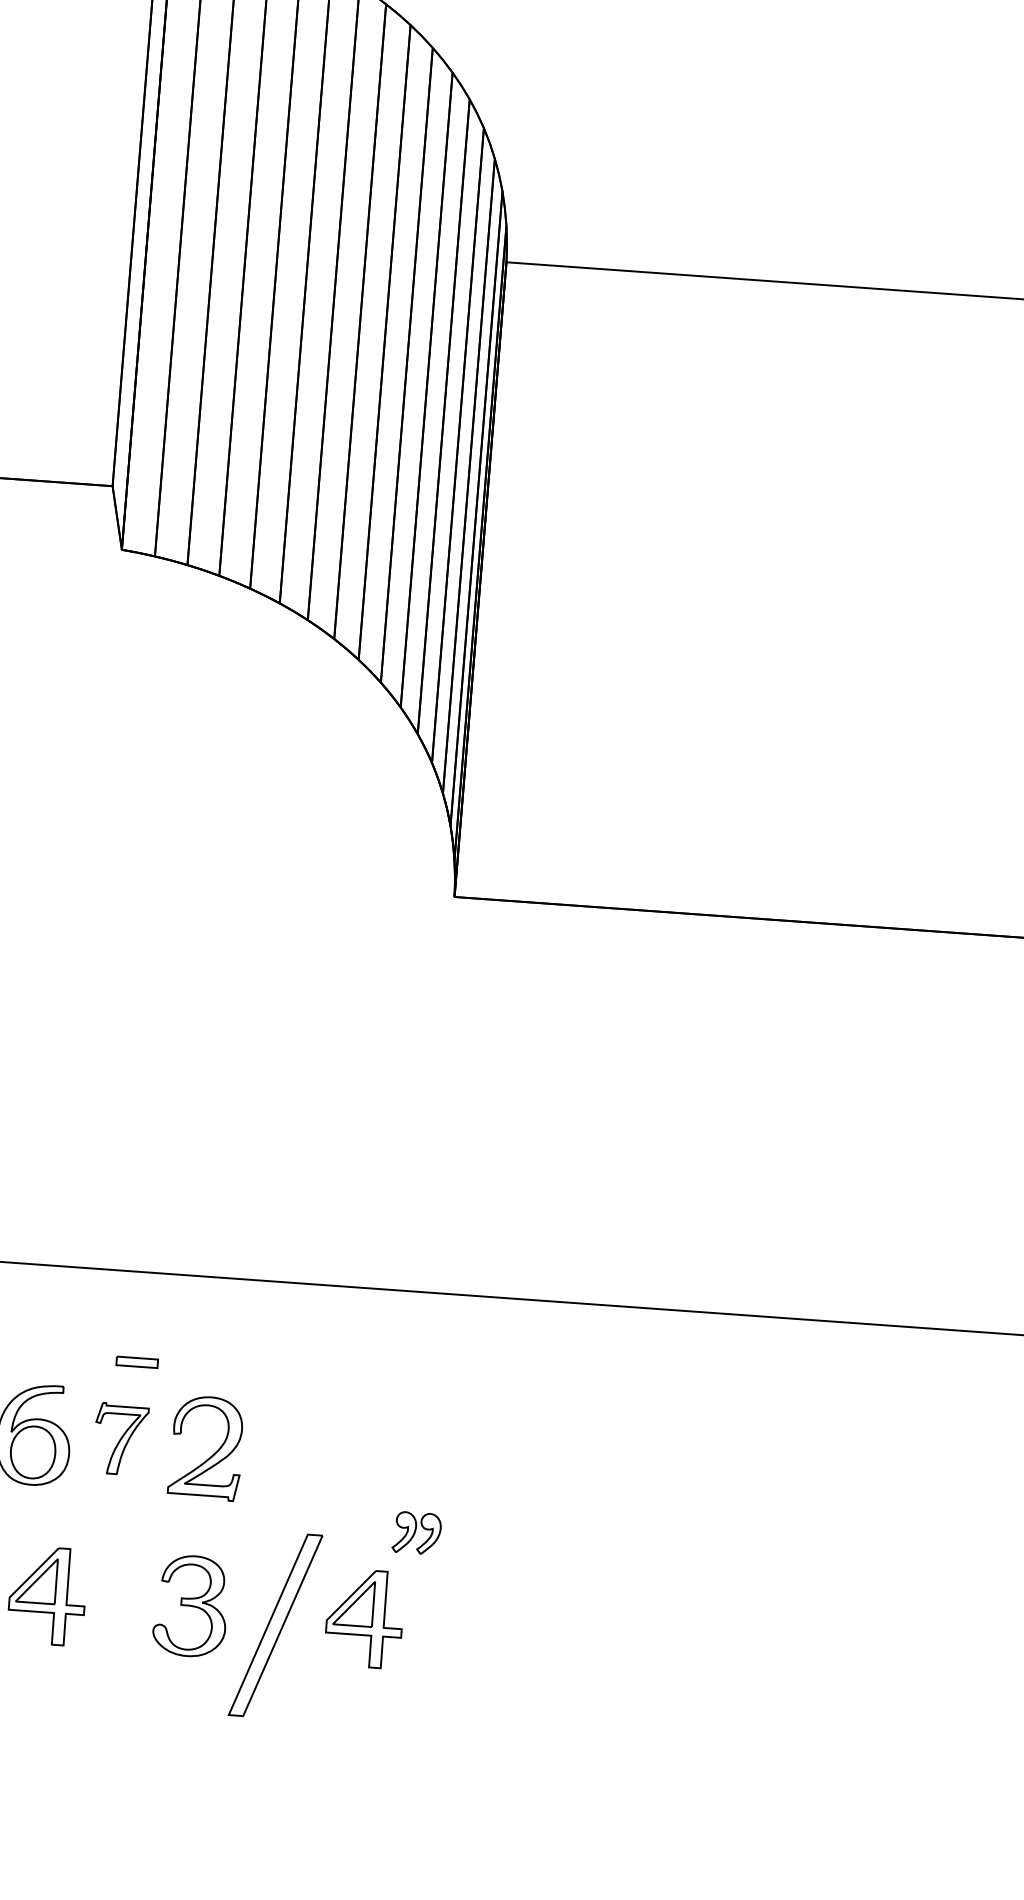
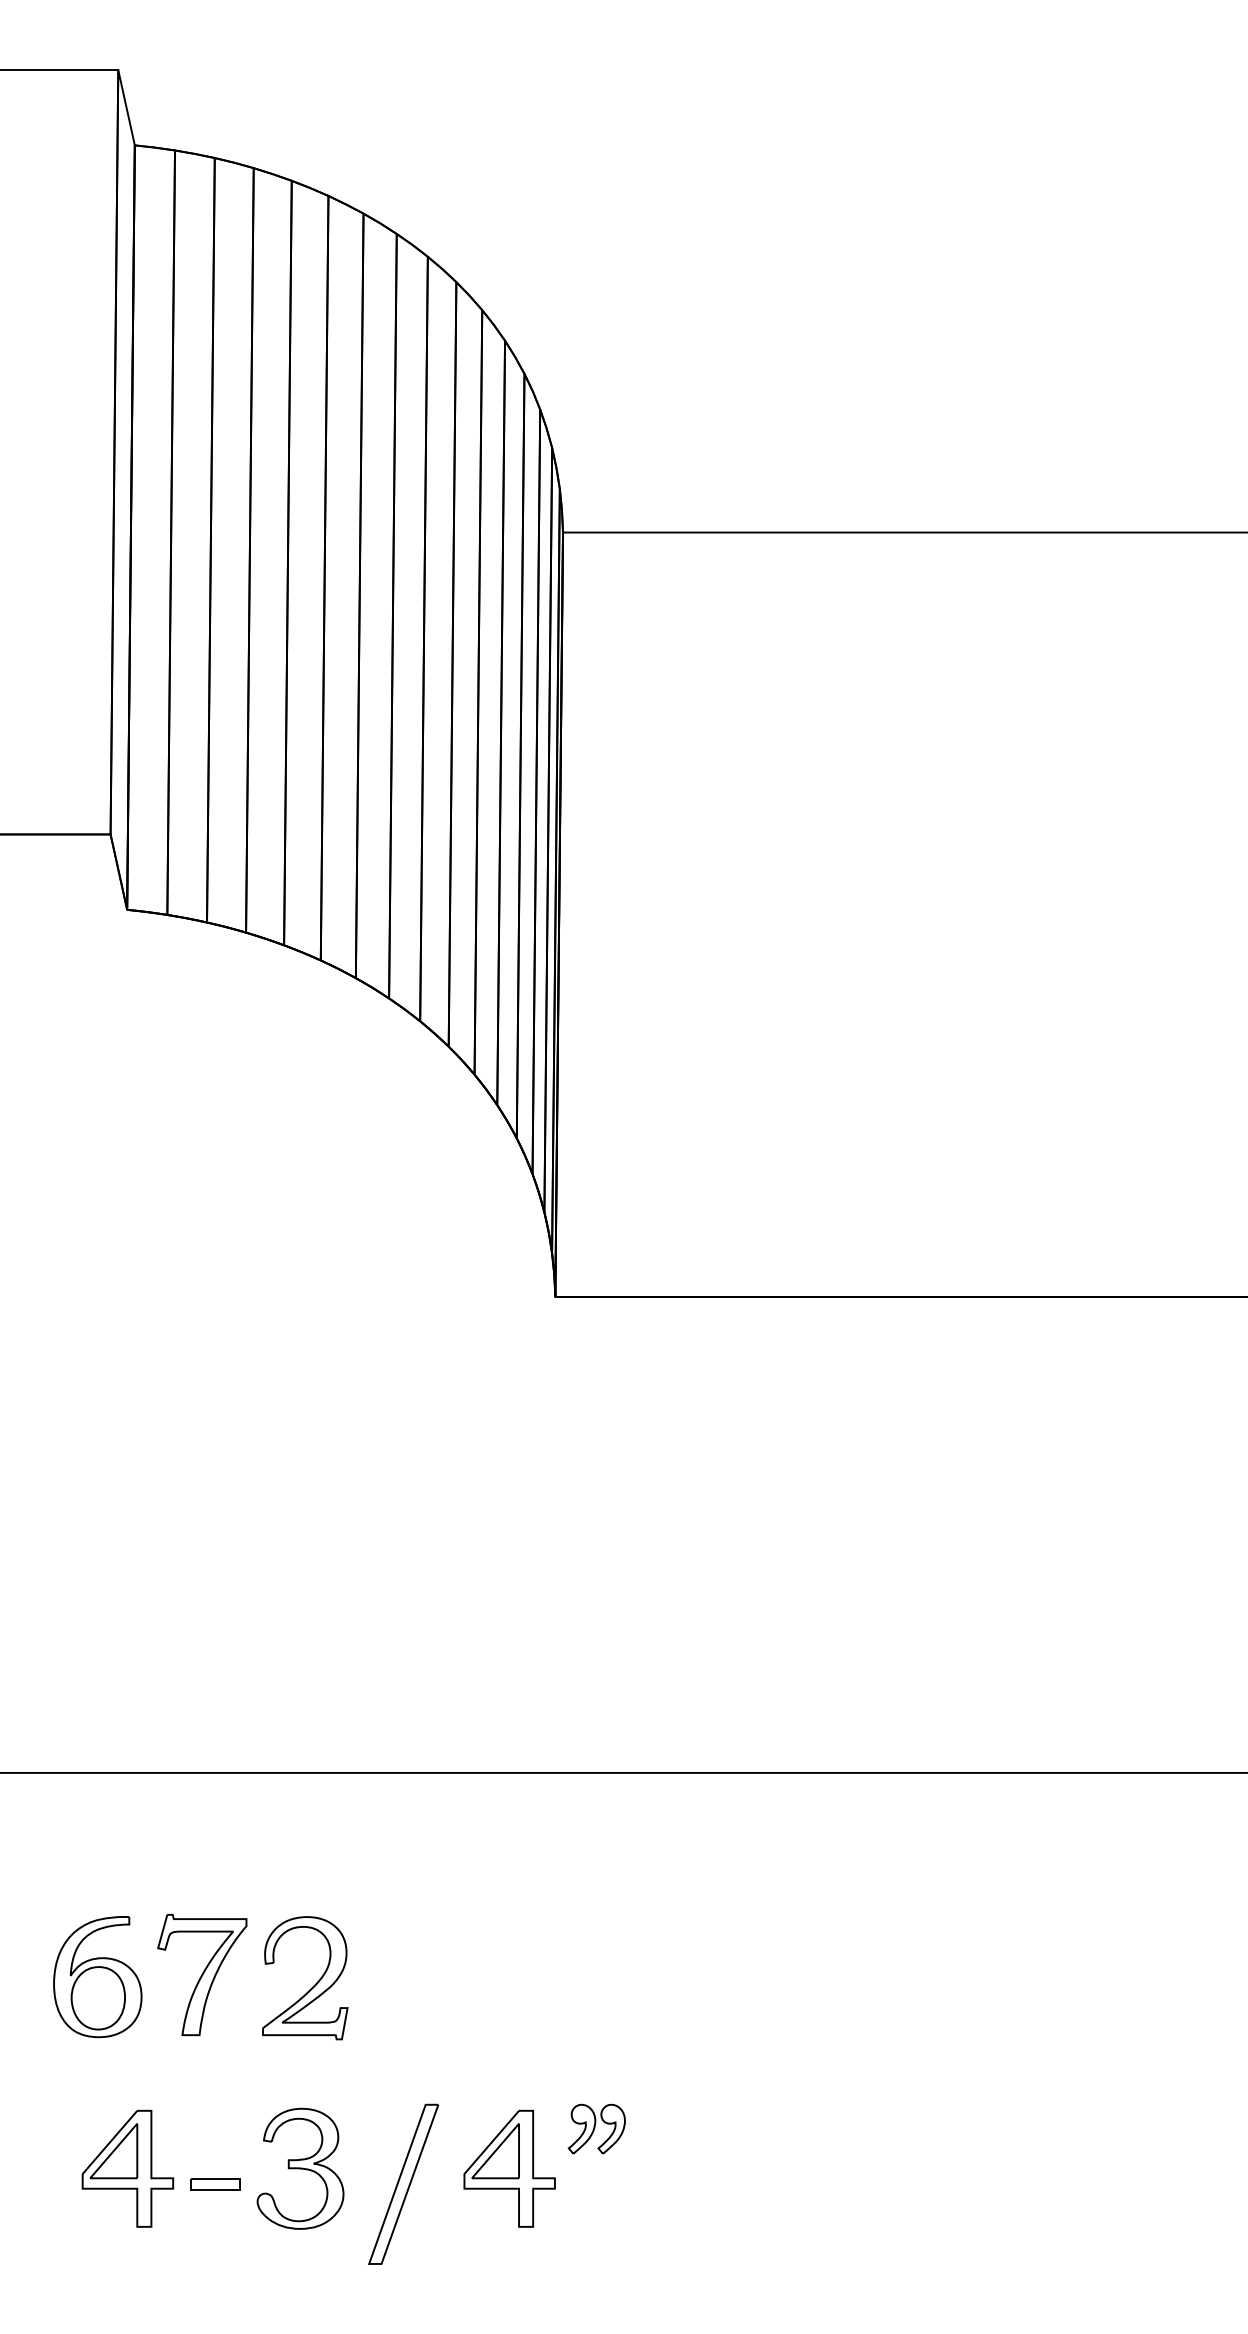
part: (137, 1362) -> (215, 2184), moved
part: (121, 1438) -> (202, 1974), size x1.43
part: (416, 1532) -> (596, 2128), moved
part: (275, 1624) -> (403, 2183), size x0.71

